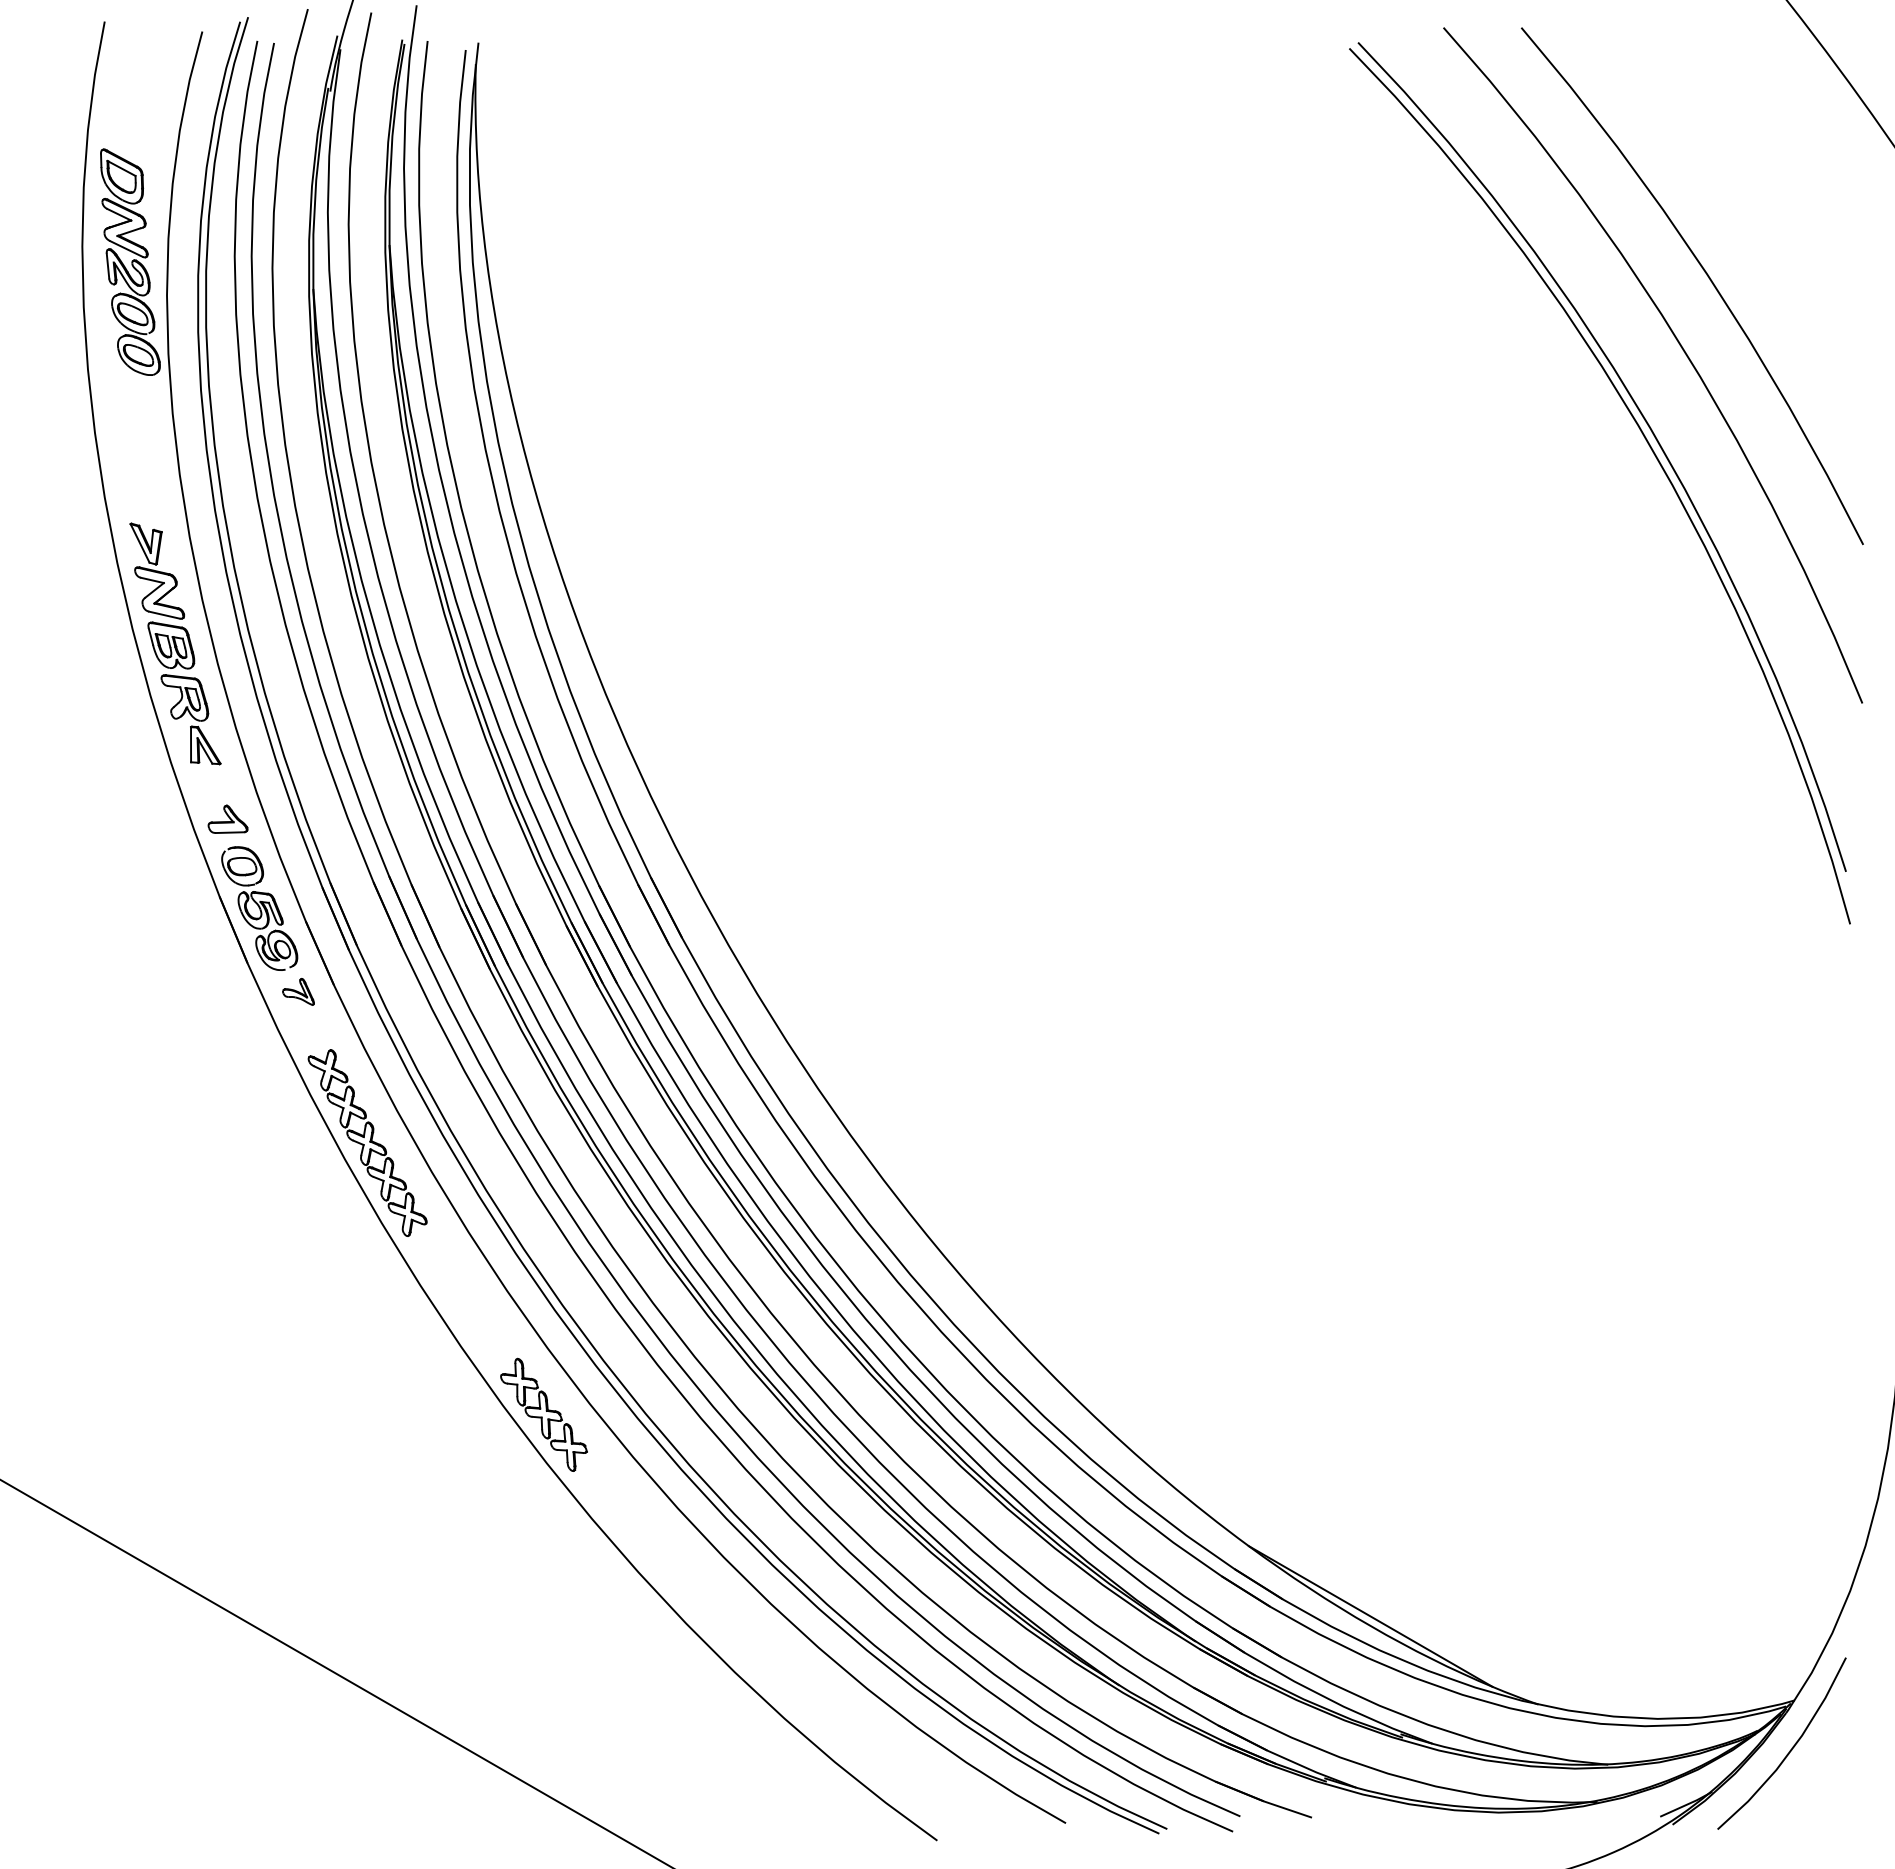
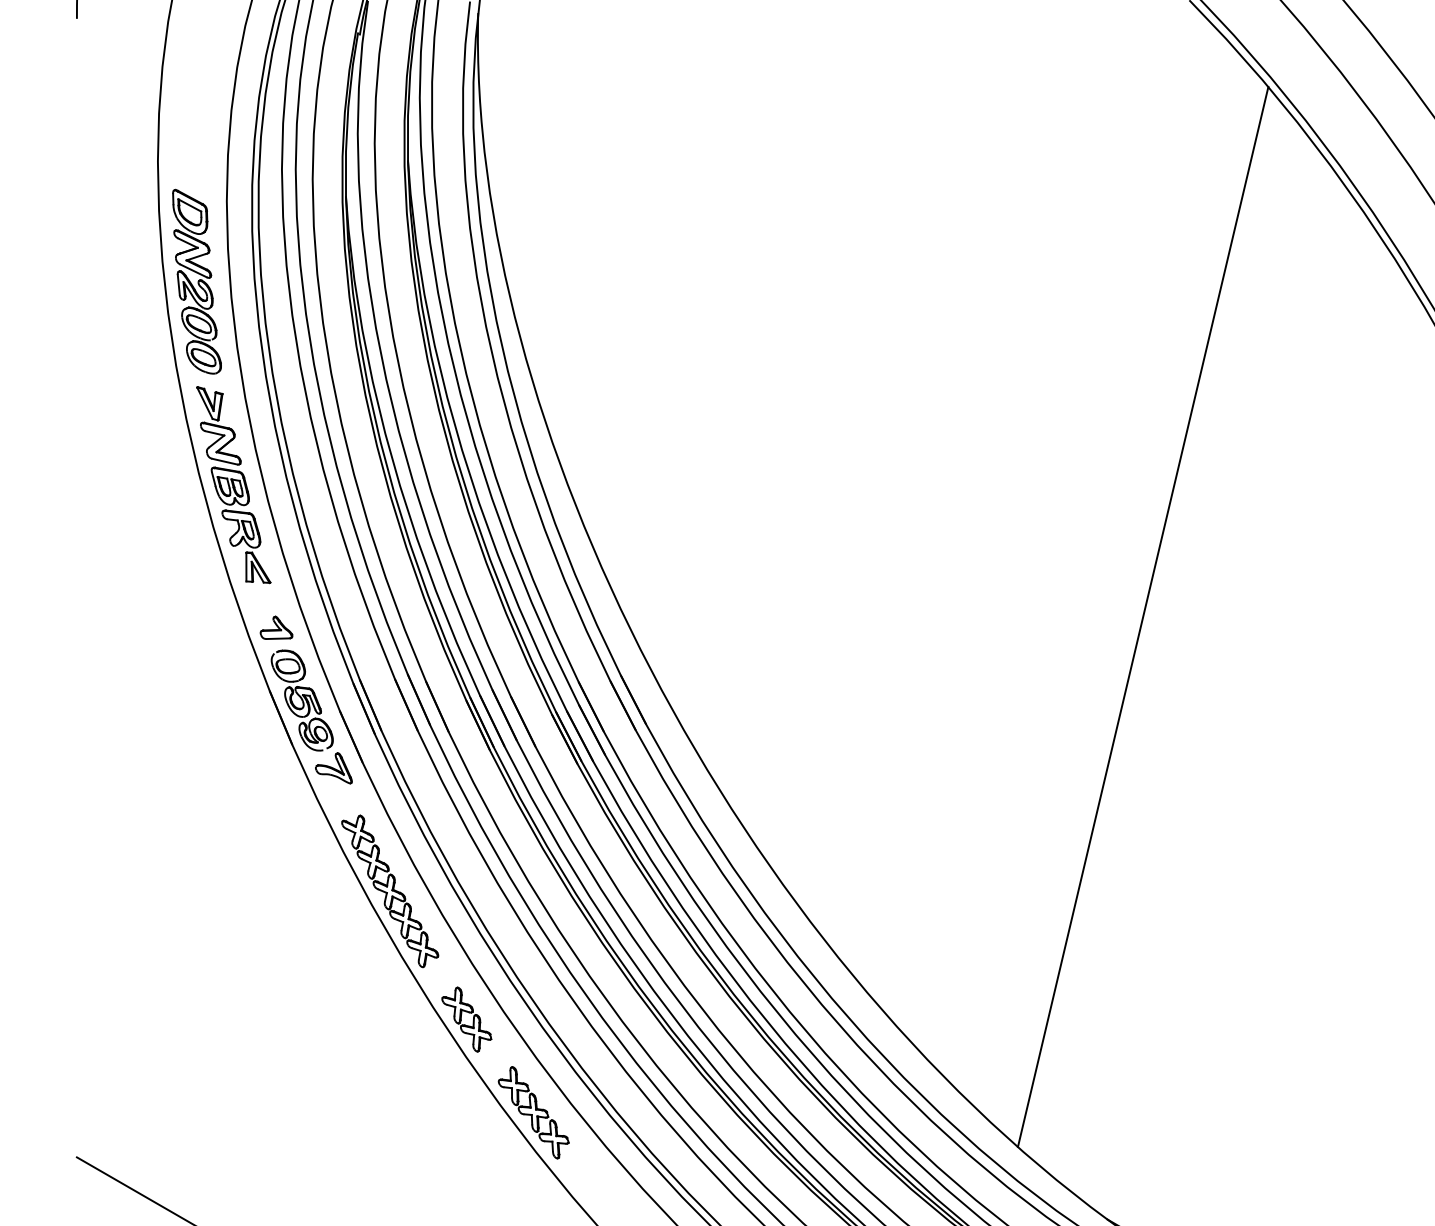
part: (130, 261) -> (197, 281), moved
line: (1292, 805) -> (1143, 616), added
part: (298, 991) -> (333, 768), size x1.43
part: (461, 1300) -> (466, 1019), added

